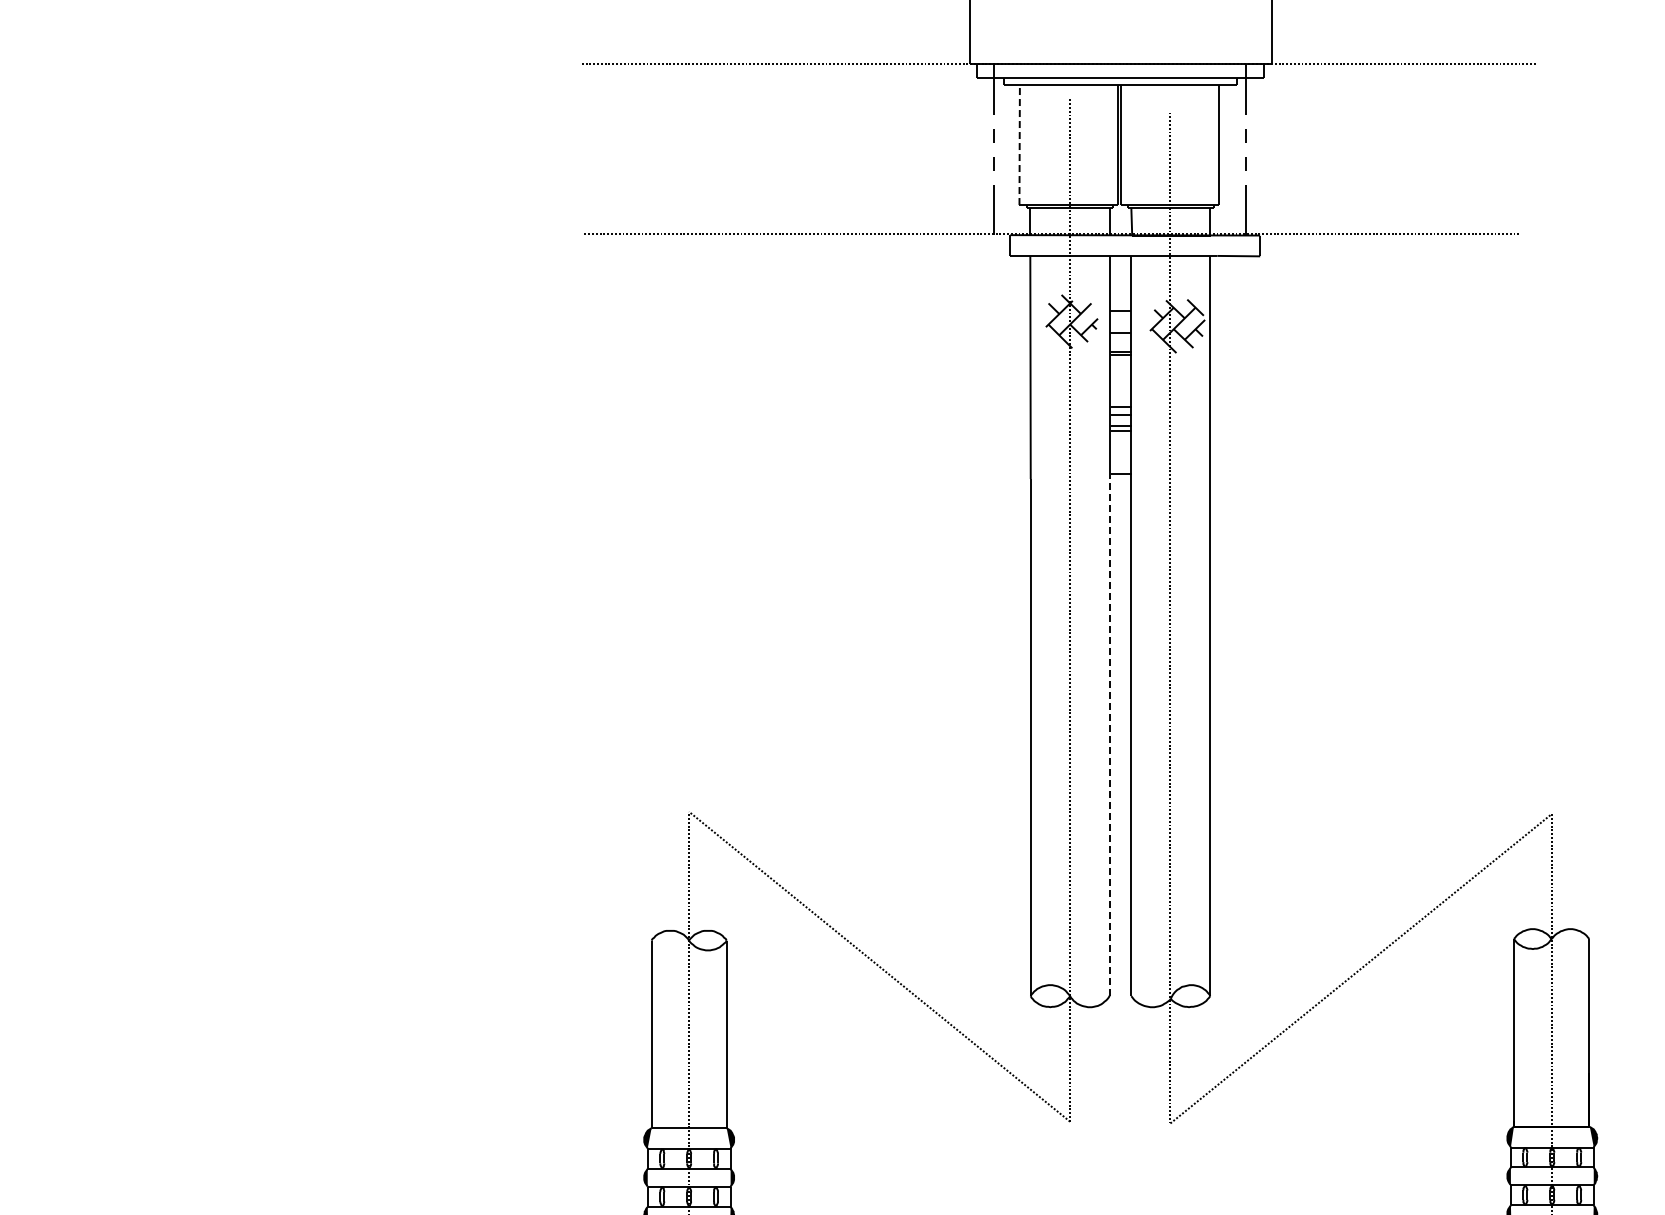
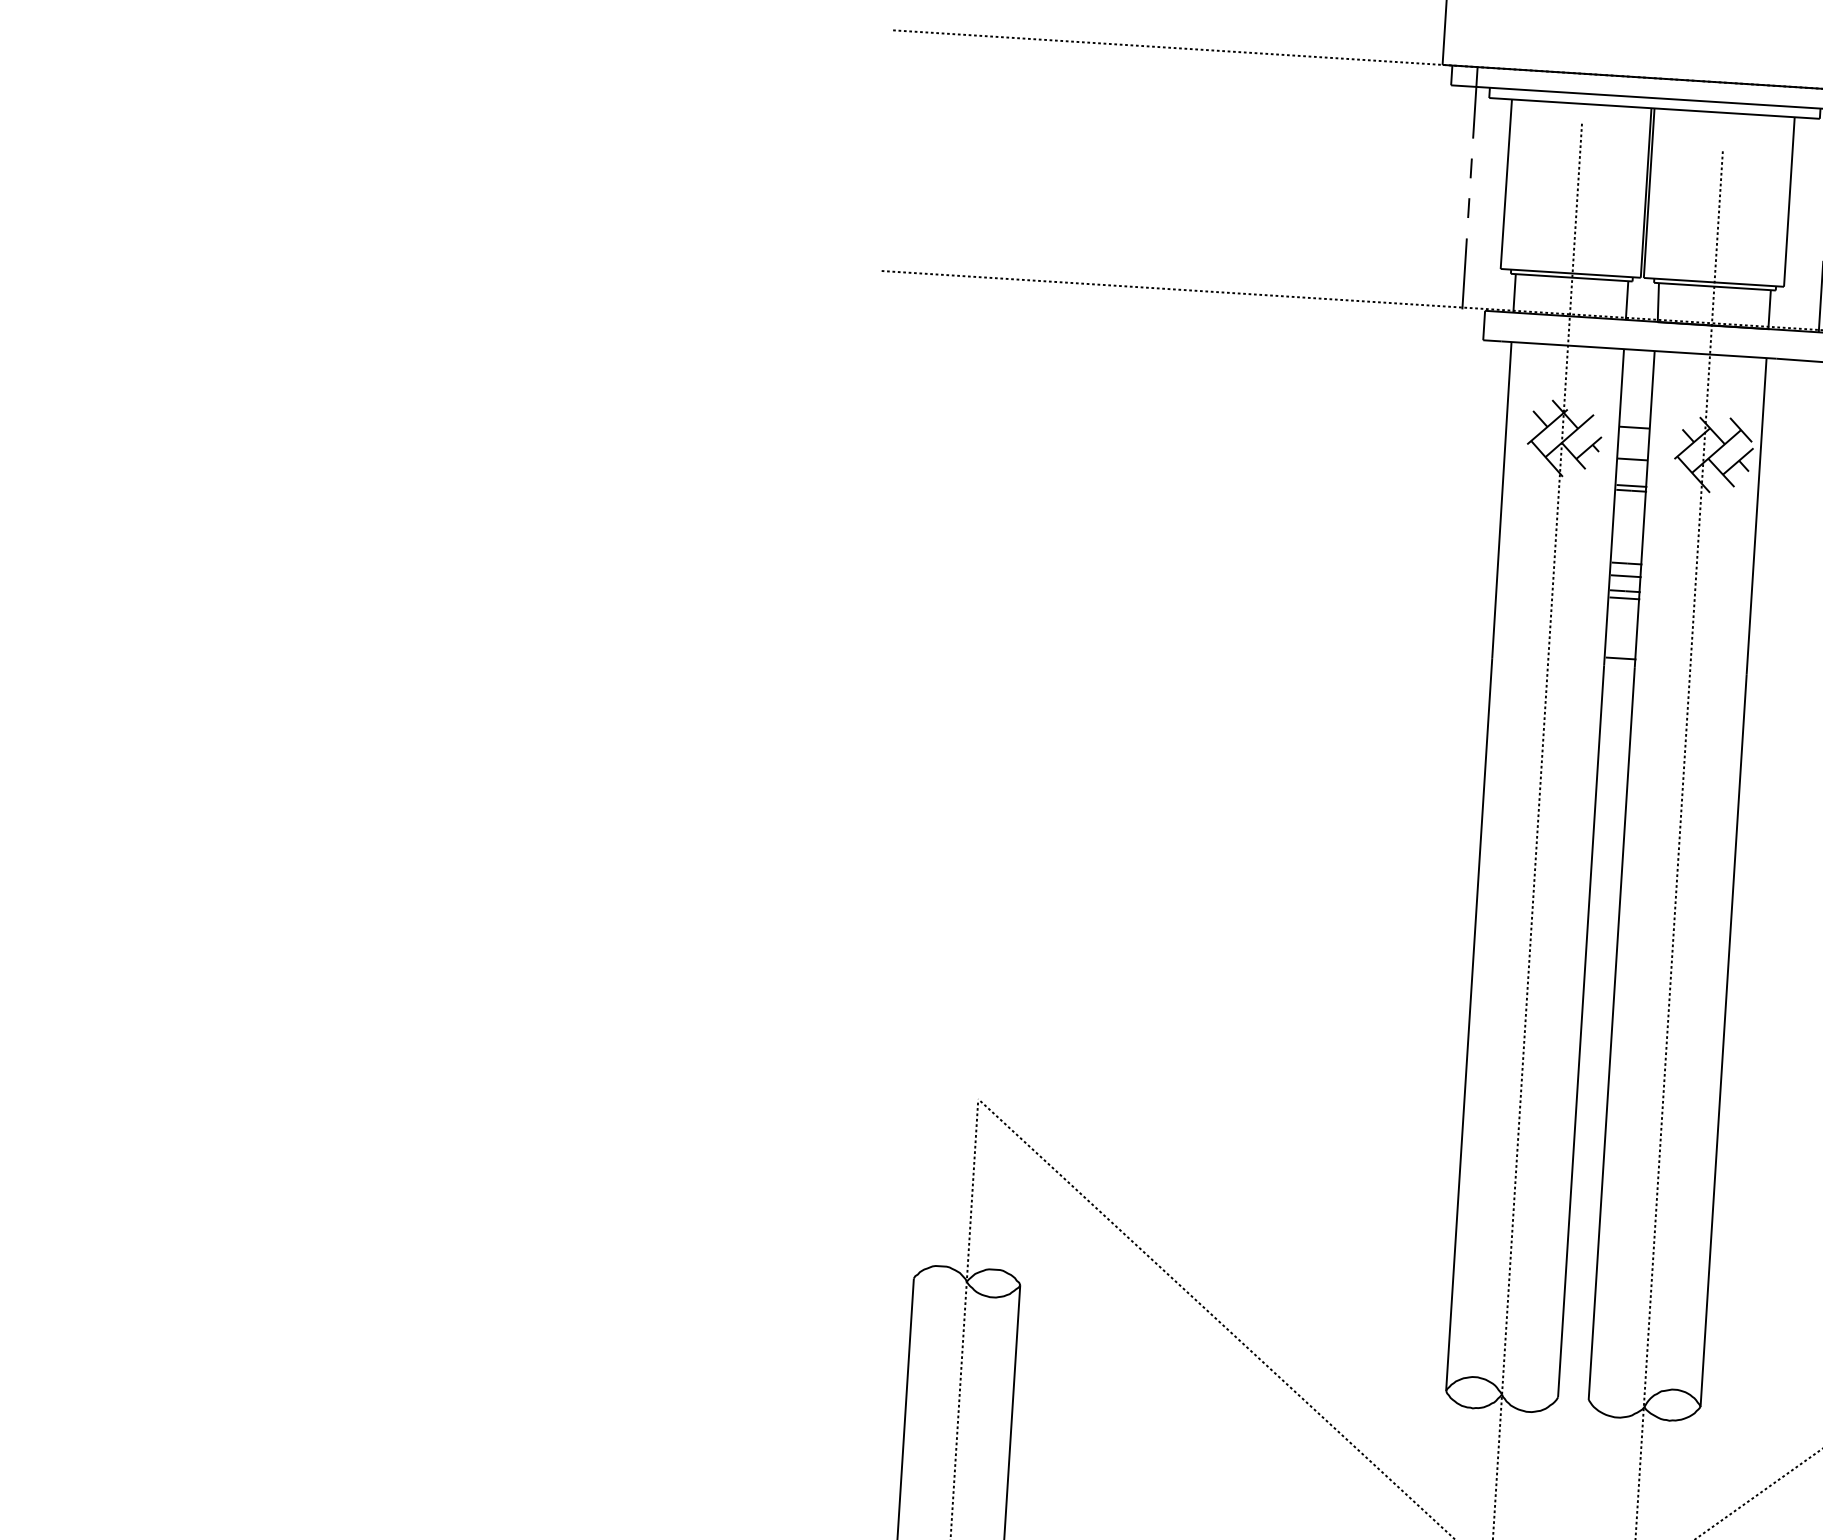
line: (1019, 145) -> (1506, 184), dashed -> solid
line: (1109, 736) -> (1580, 1030), dashed -> solid

